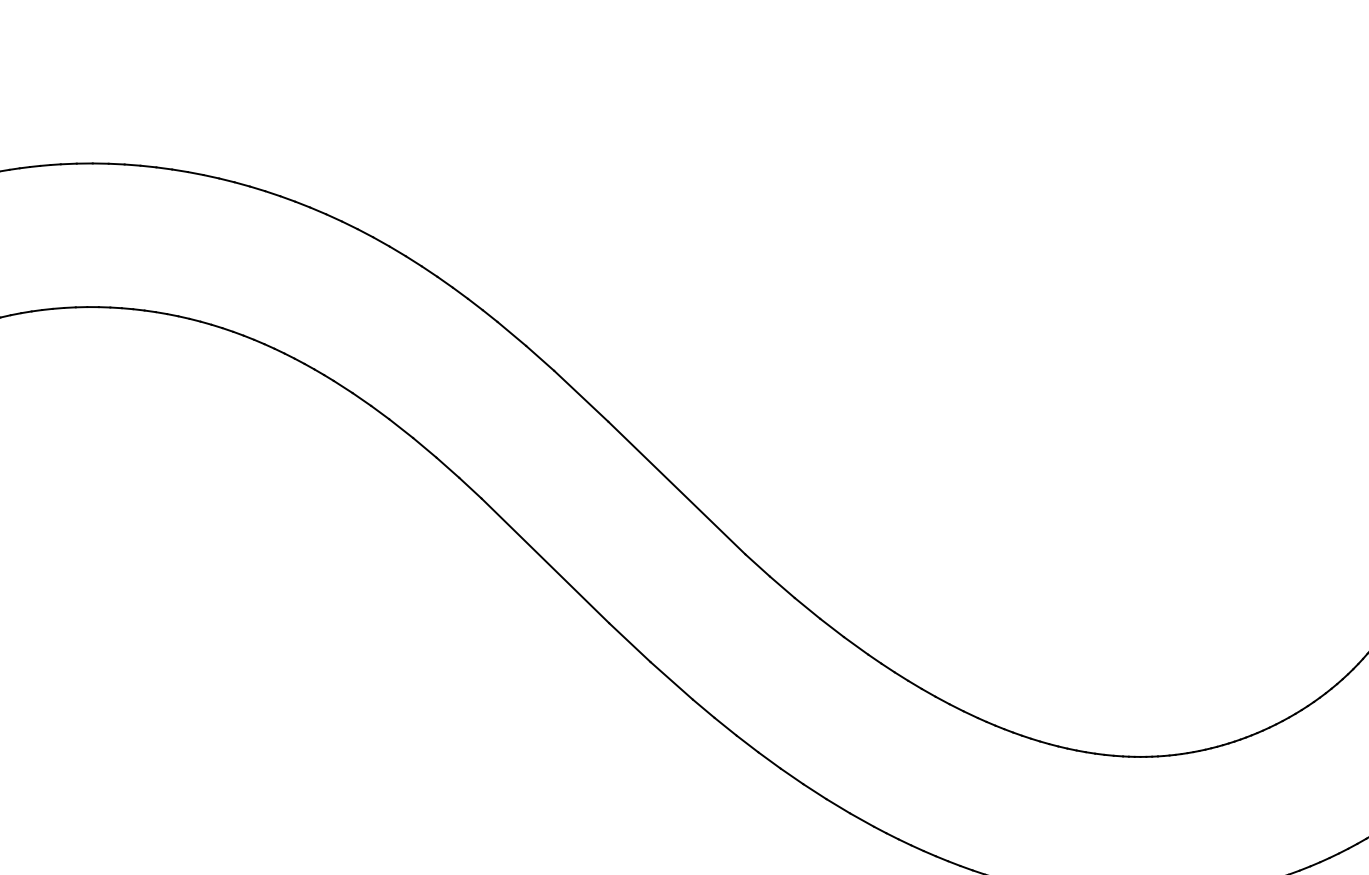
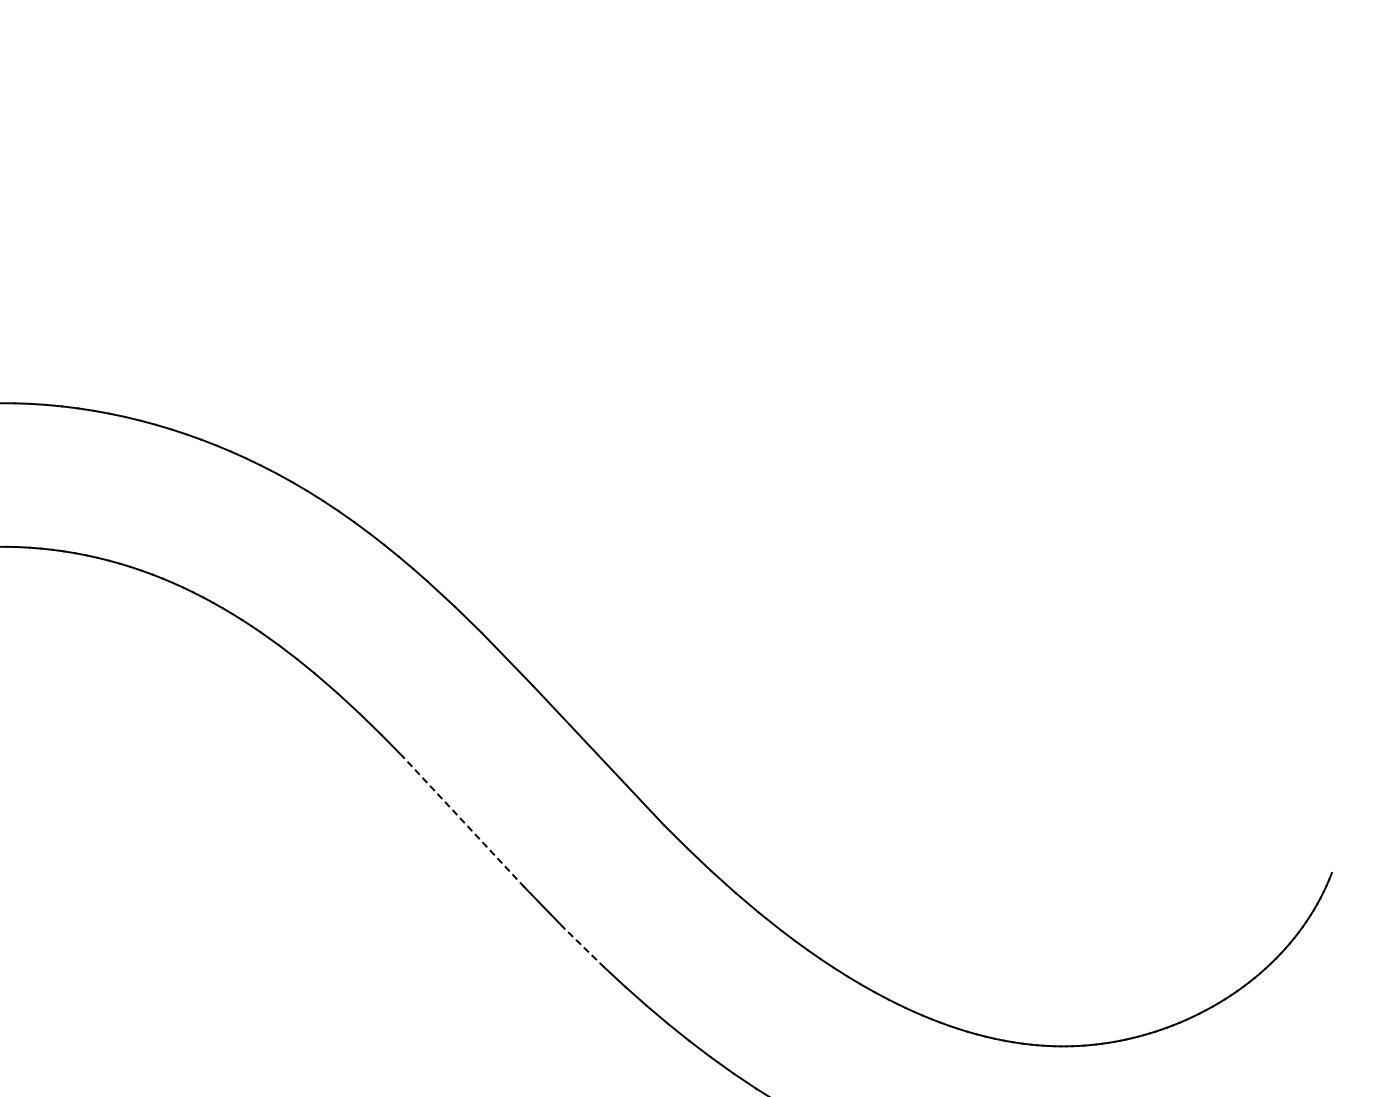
line: (544, 560) -> (463, 821), solid -> dashed
line: (671, 680) -> (584, 947), solid -> dashed

